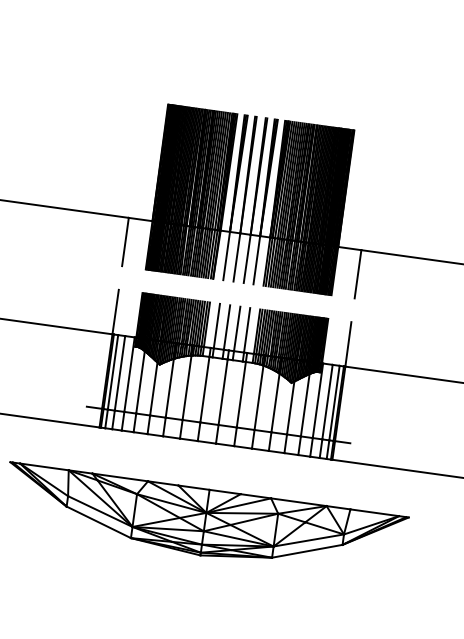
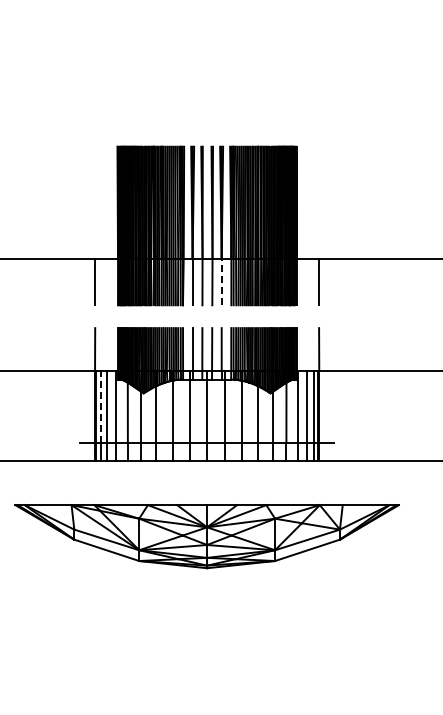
line: (256, 259) -> (221, 281), solid -> dashed
line: (113, 372) -> (100, 406), solid -> dashed

